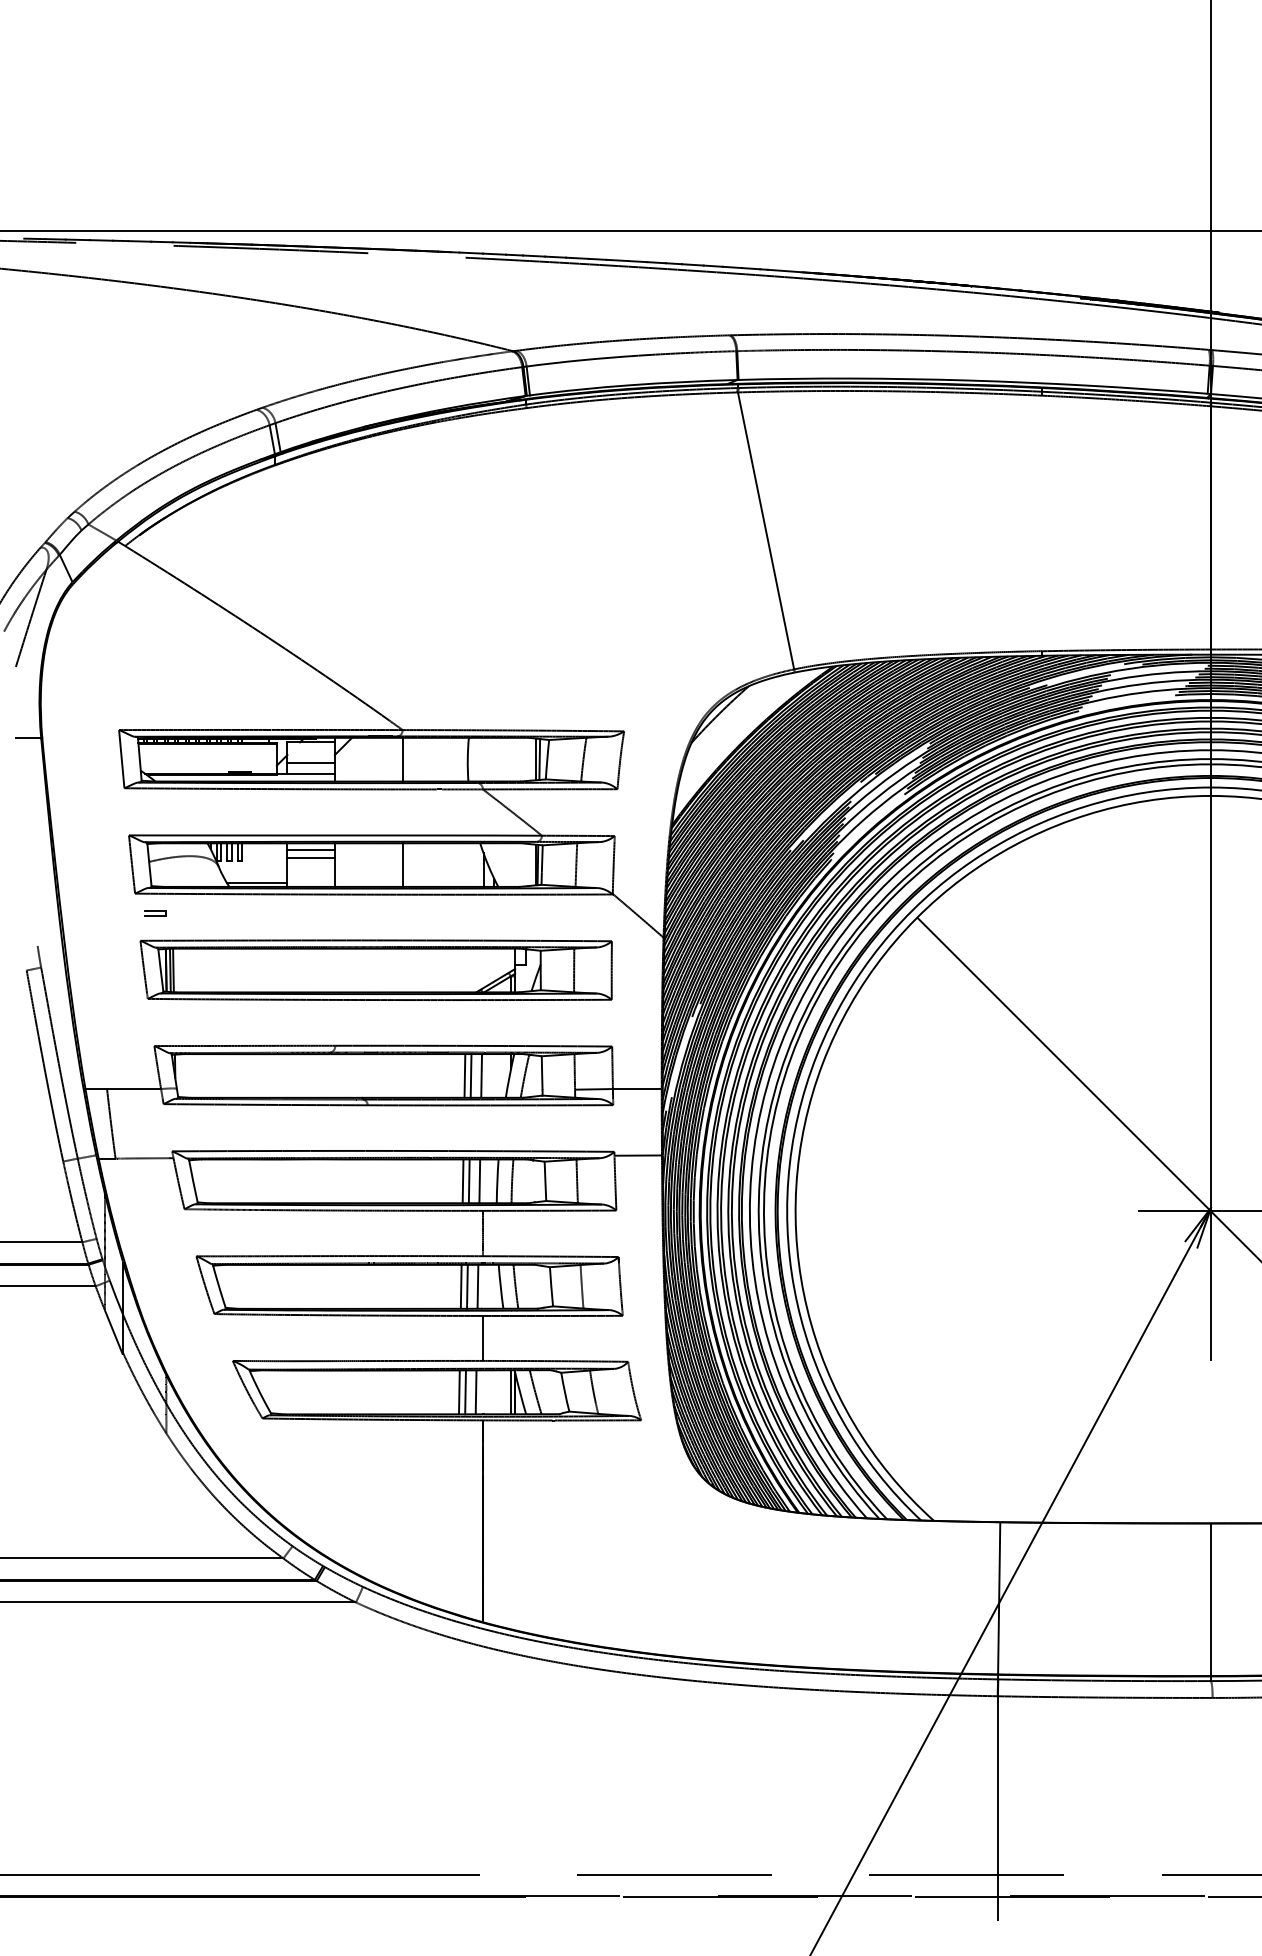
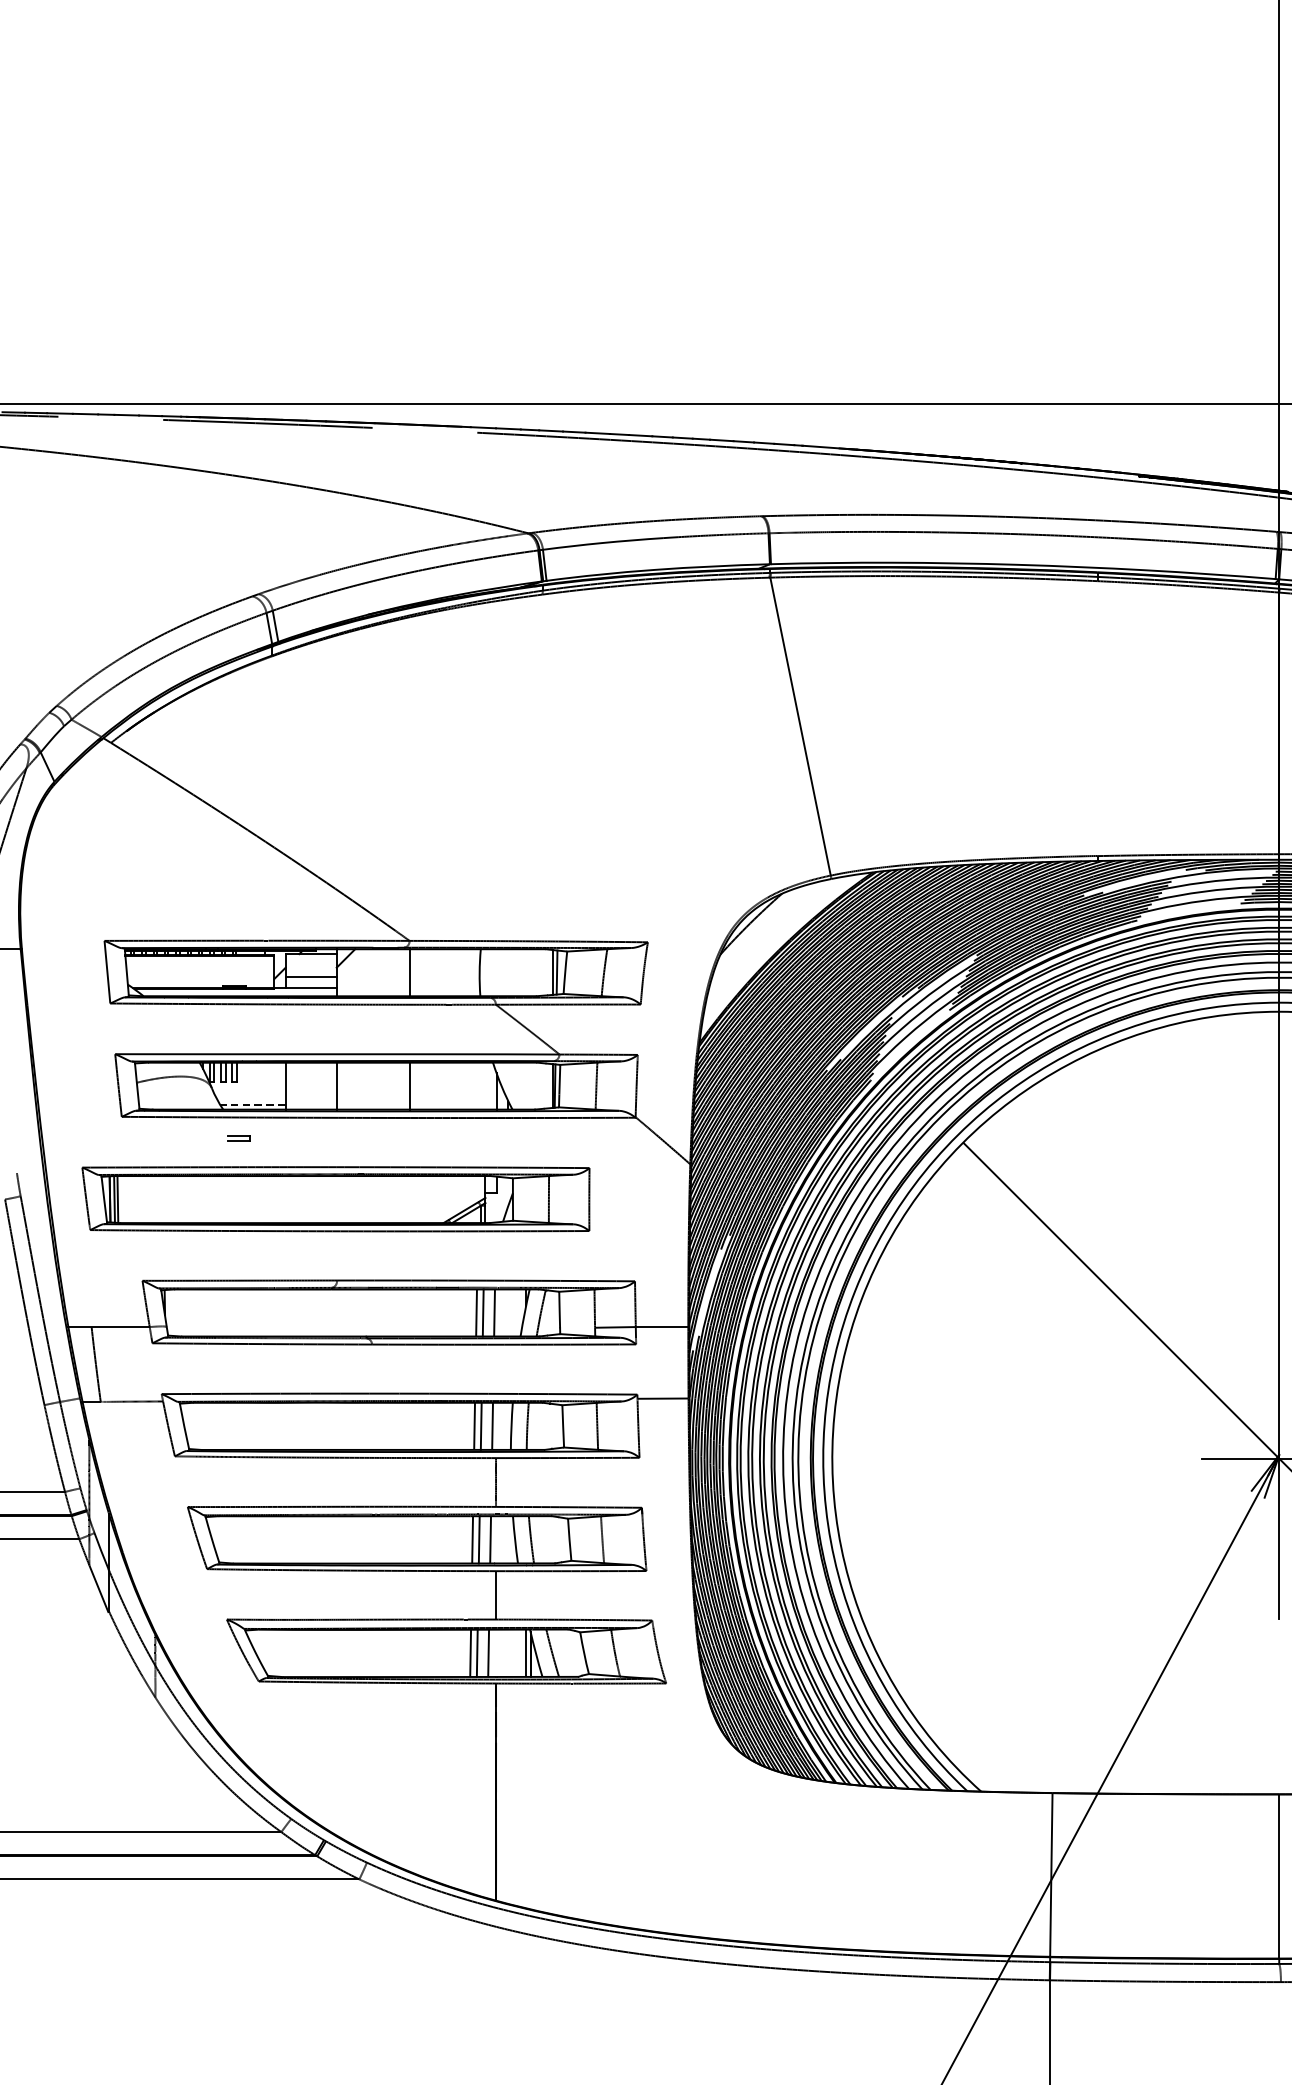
line: (310, 849) -> (310, 1069), removed
line: (310, 858) -> (310, 1079), removed
line: (256, 882) -> (252, 1104), solid -> dashed
part: (155, 913) -> (239, 1138), moved
part: (375, 969) -> (335, 1198), moved

